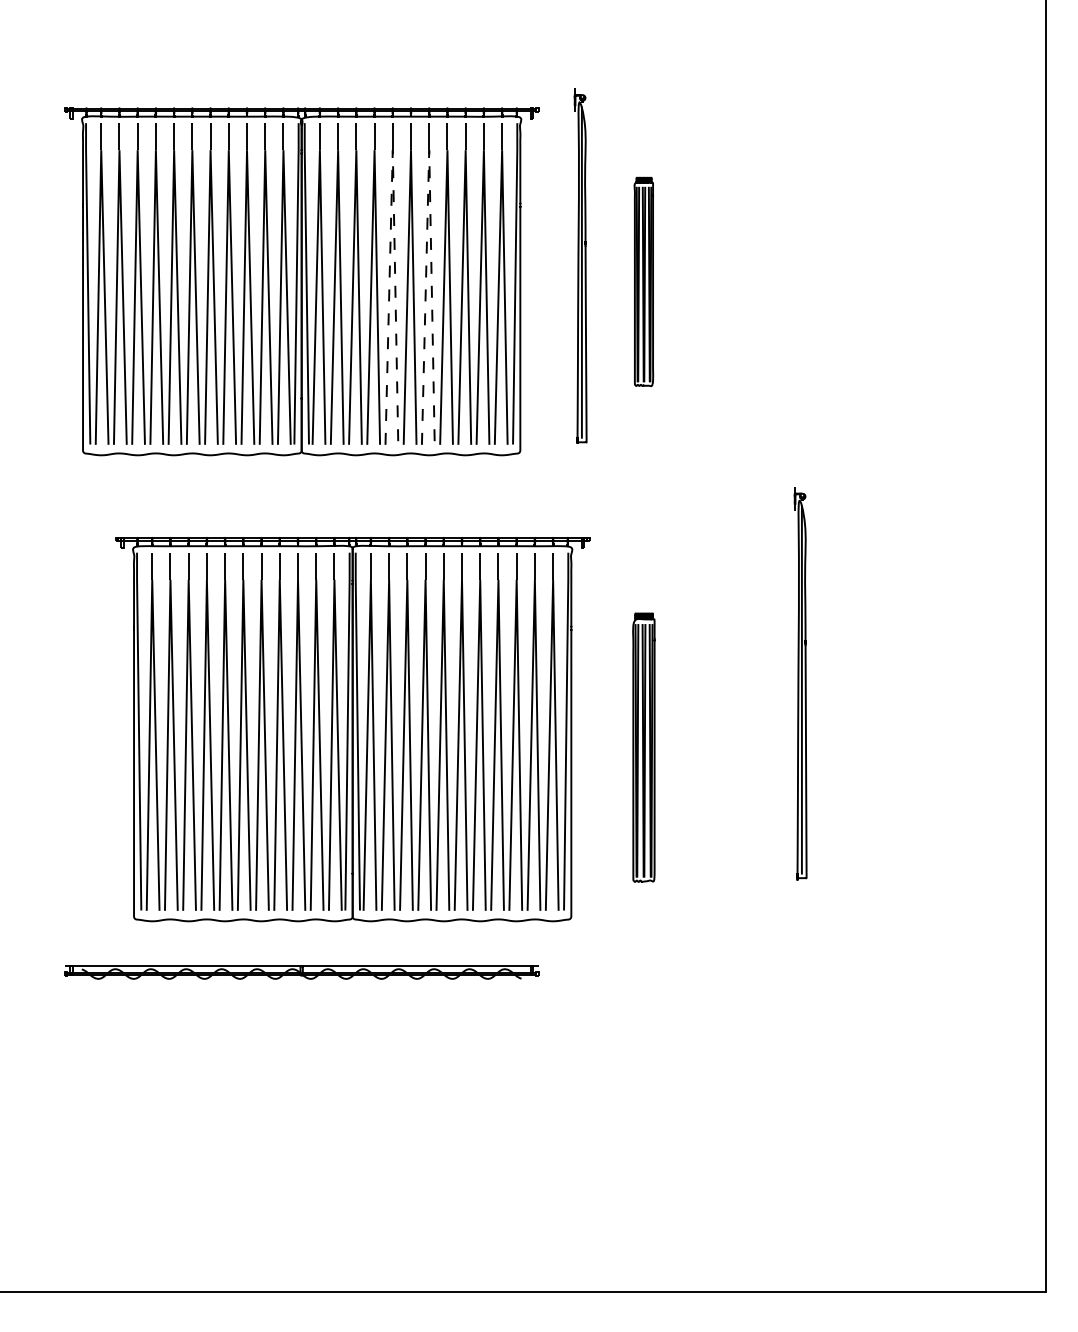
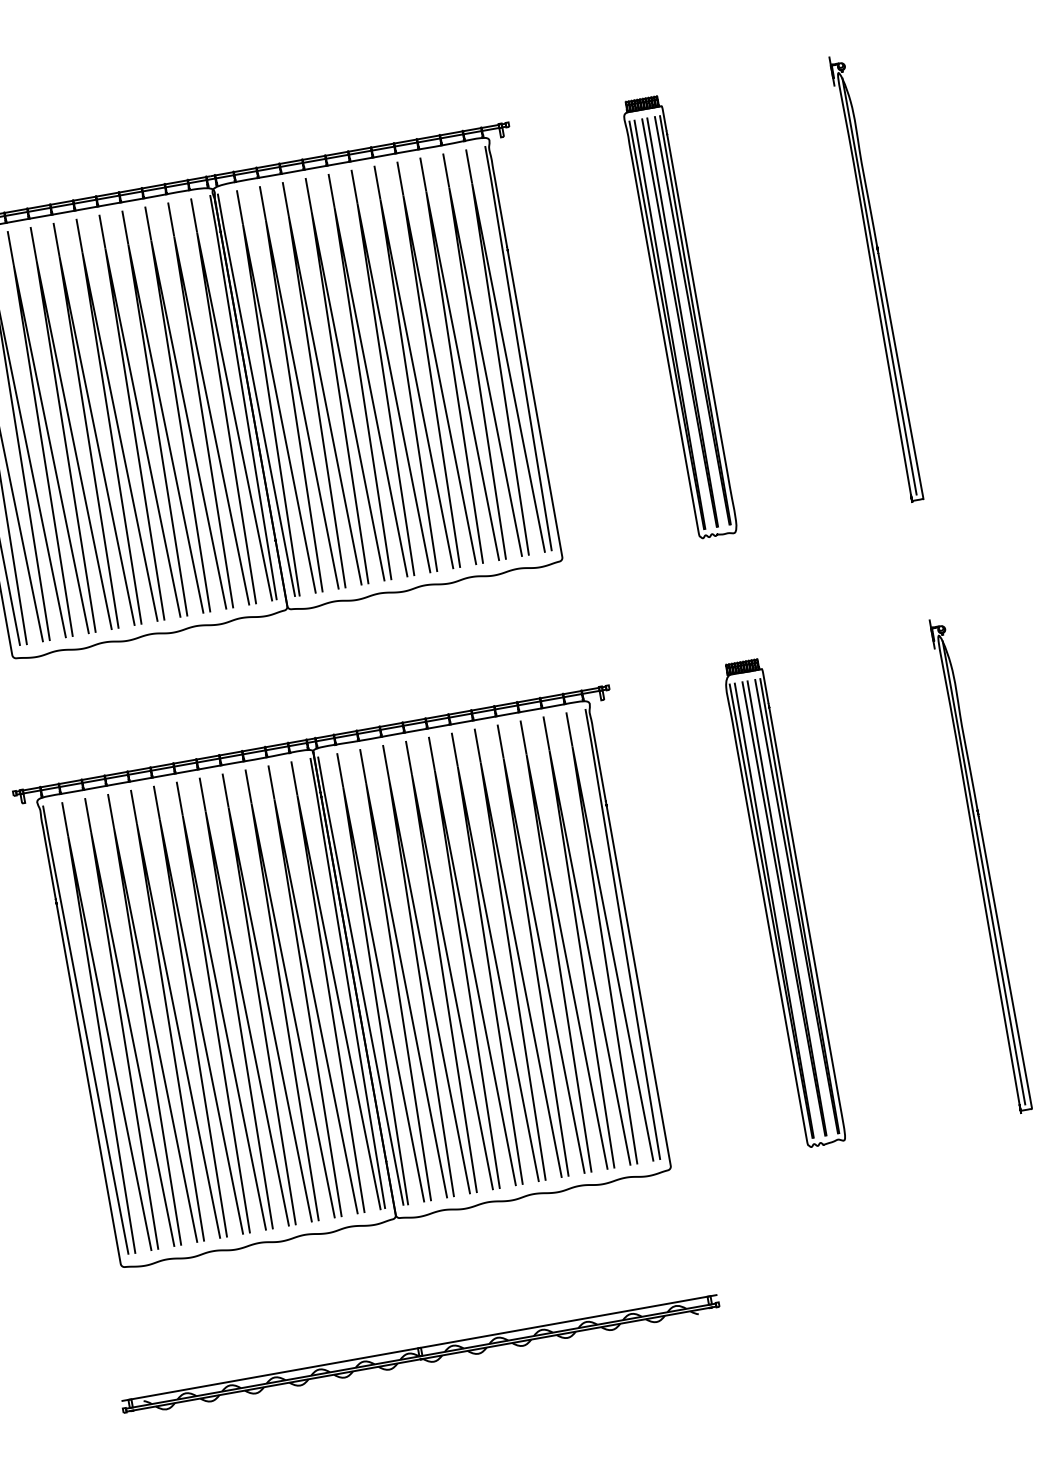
line: (392, 150) -> (334, 208), dashed -> solid
line: (429, 150) -> (380, 200), dashed -> solid
part: (580, 265) -> (876, 277), moved
part: (643, 281) -> (679, 316), size x1.67
part: (800, 683) -> (980, 865), moved
part: (352, 729) -> (353, 979), moved
part: (643, 747) -> (783, 903), size x1.43
part: (301, 972) -> (420, 1355), moved

